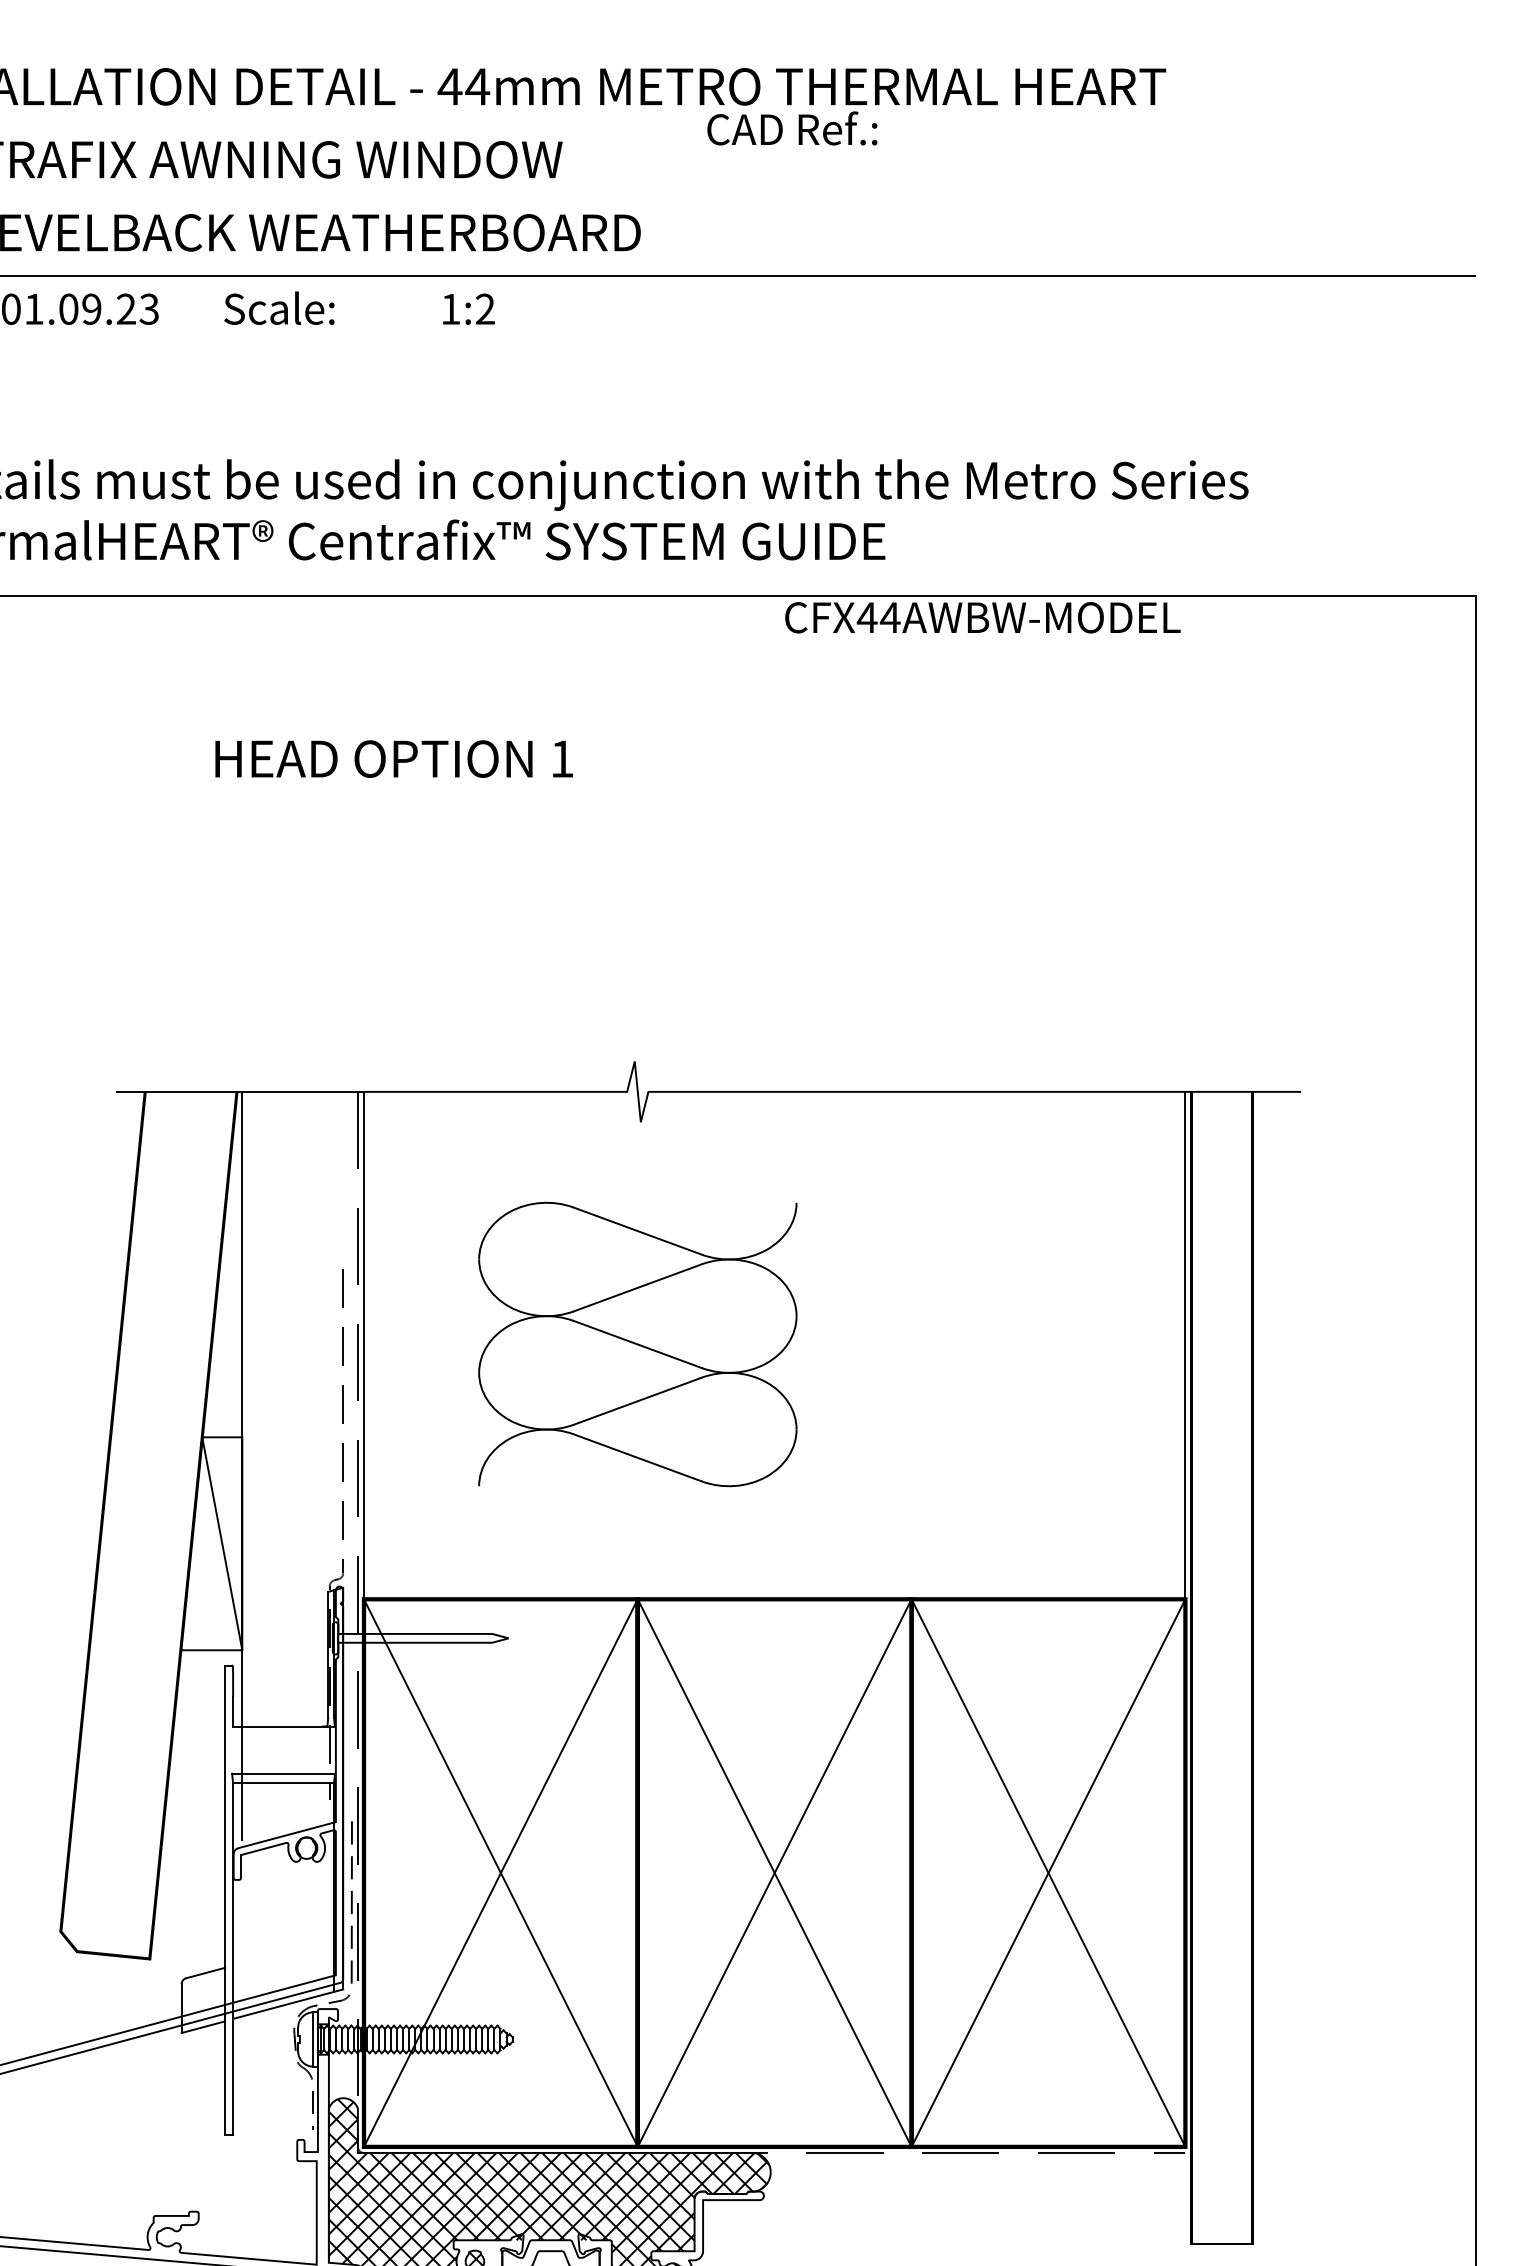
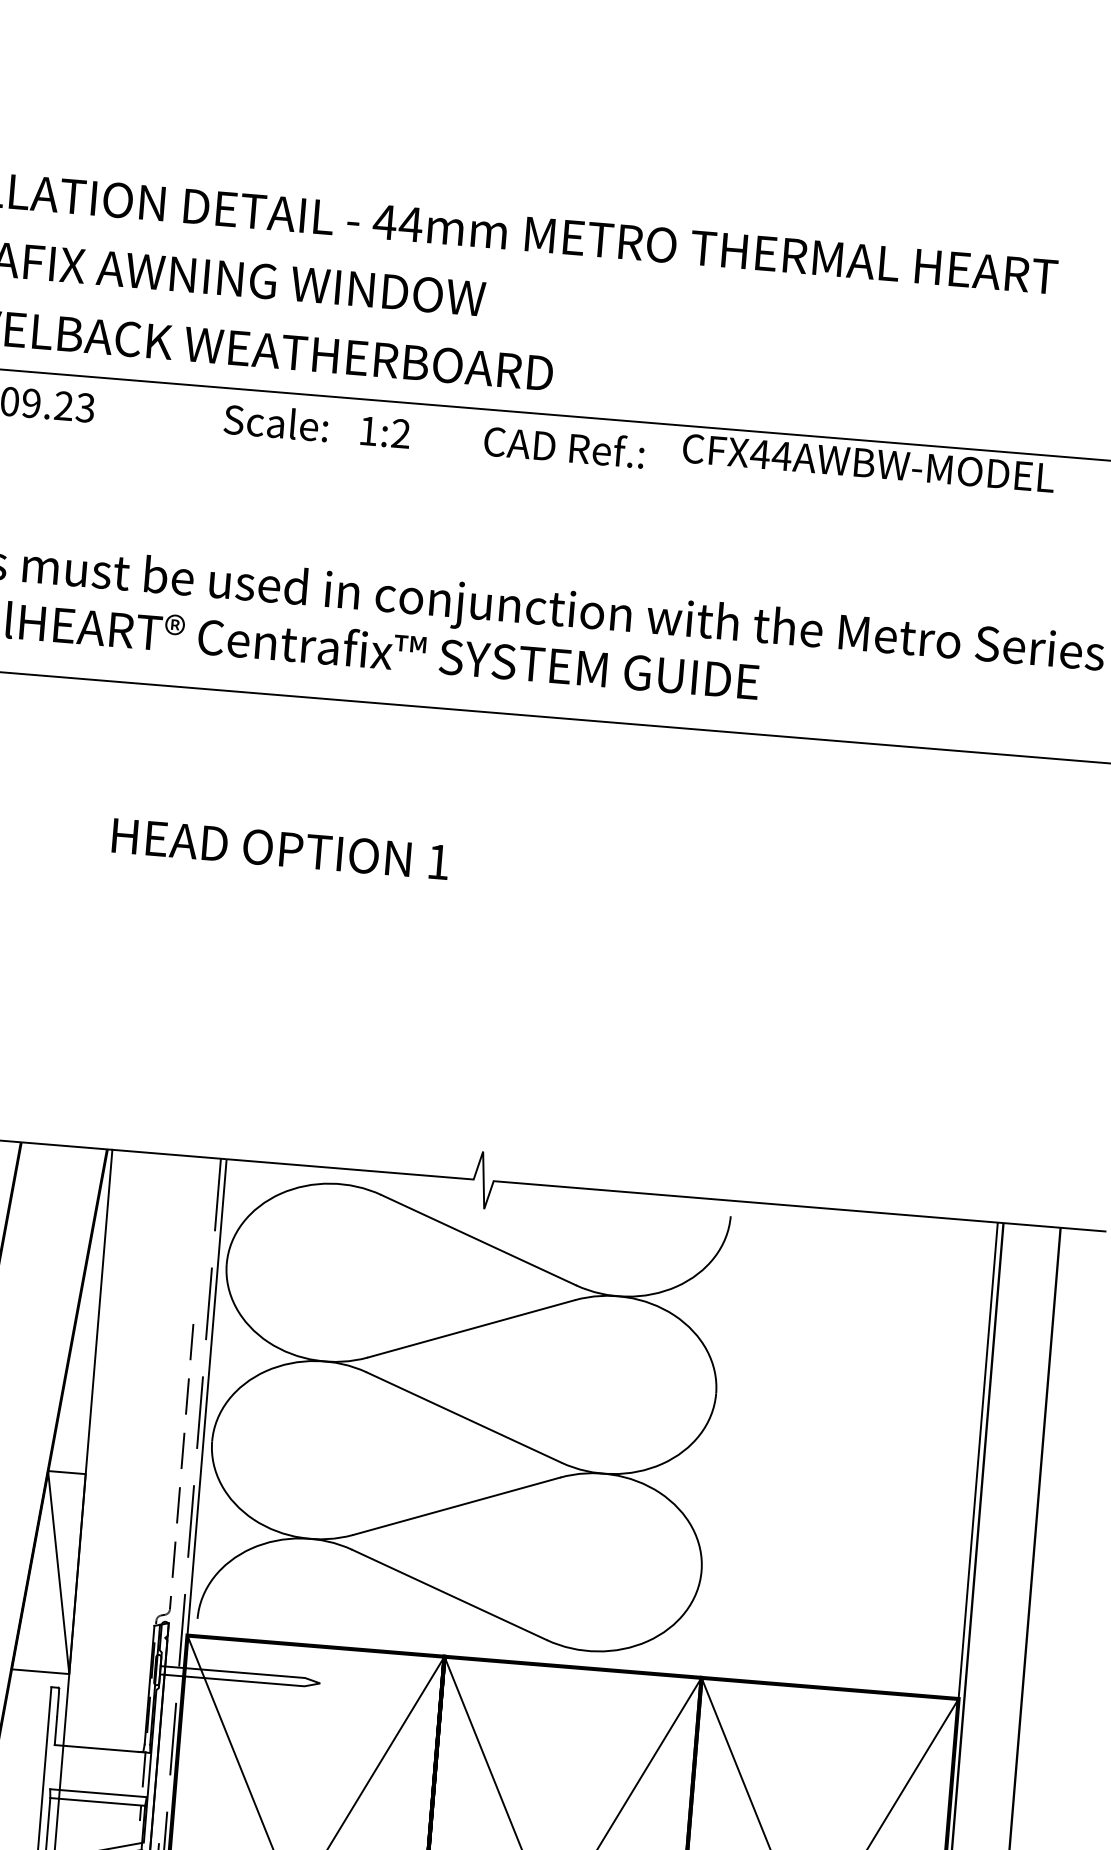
text: (792, 128) -> (564, 446), moved
text: (279, 307) -> (276, 421), moved
text: (982, 617) -> (868, 463), moved
part: (637, 1344) -> (463, 1417), size x1.67

